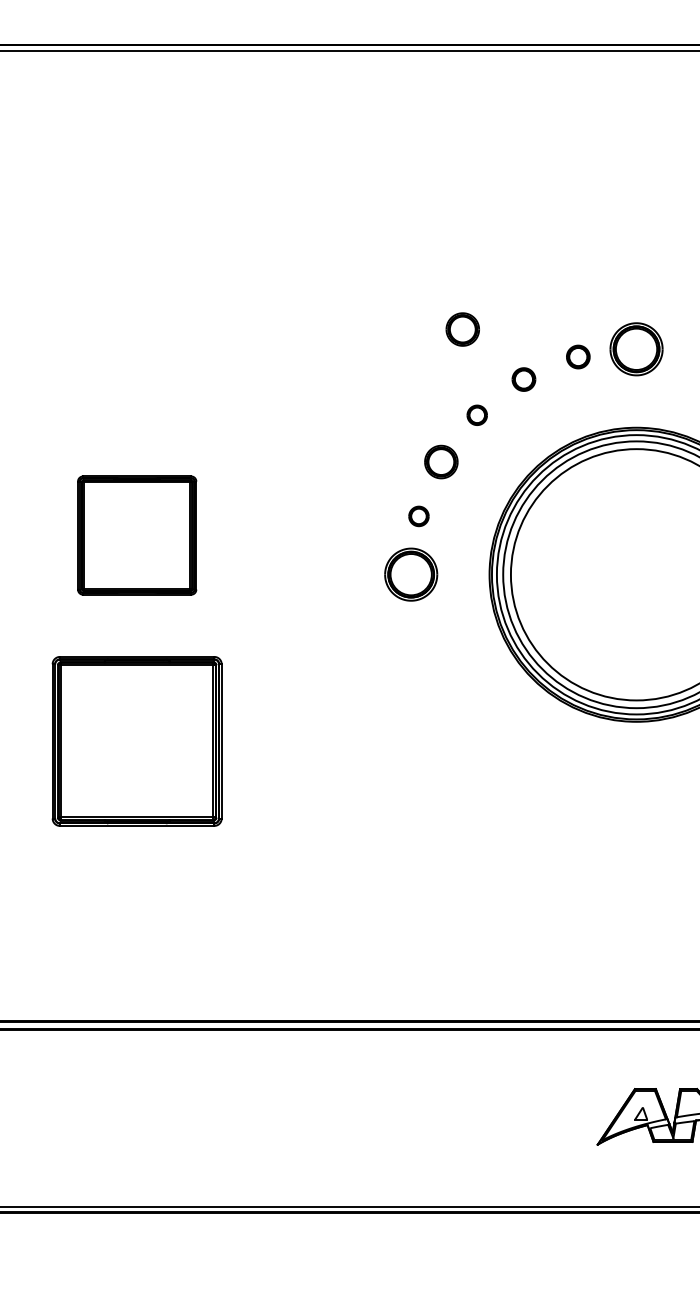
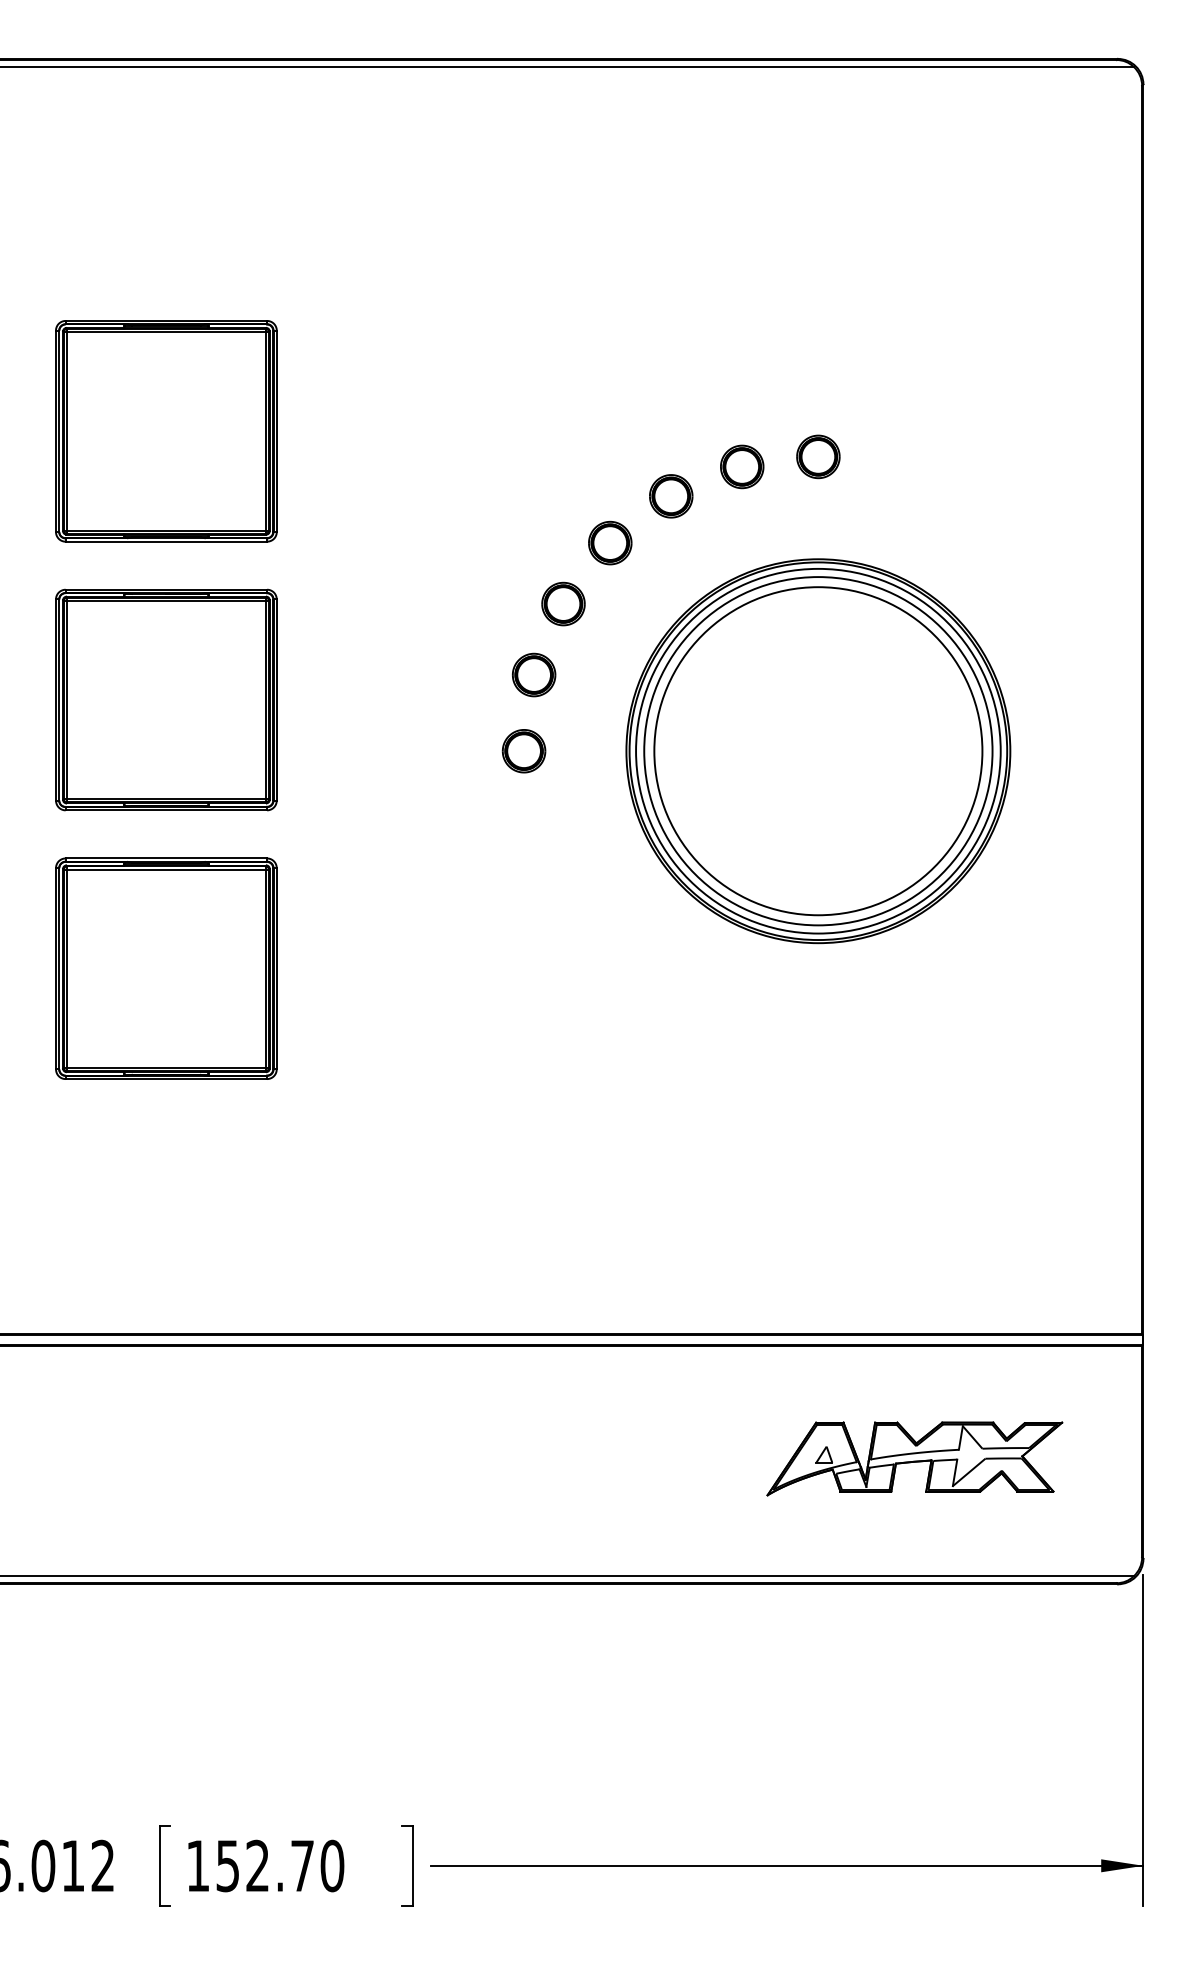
part: (137, 329) -> (166, 431), added
part: (462, 329) -> (591, 430), removed
part: (636, 349) -> (818, 456), size x0.62
part: (578, 356) -> (742, 466), size x1.43
part: (524, 379) -> (671, 496), size x1.43
part: (477, 414) -> (610, 542), size x1.67
part: (419, 516) -> (534, 674), size x1.67
part: (137, 535) -> (166, 699), size x1.43
part: (410, 575) -> (523, 751), size x0.62

